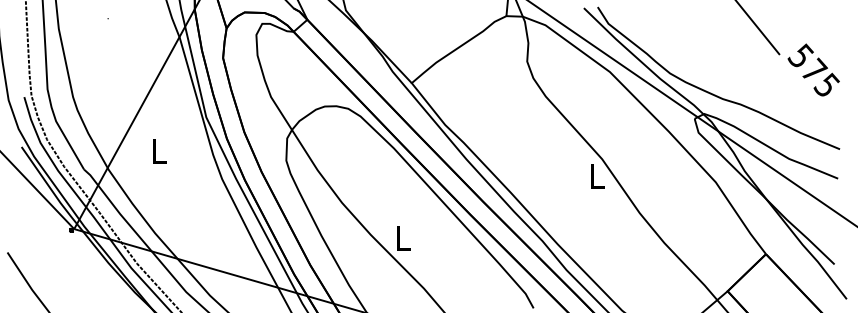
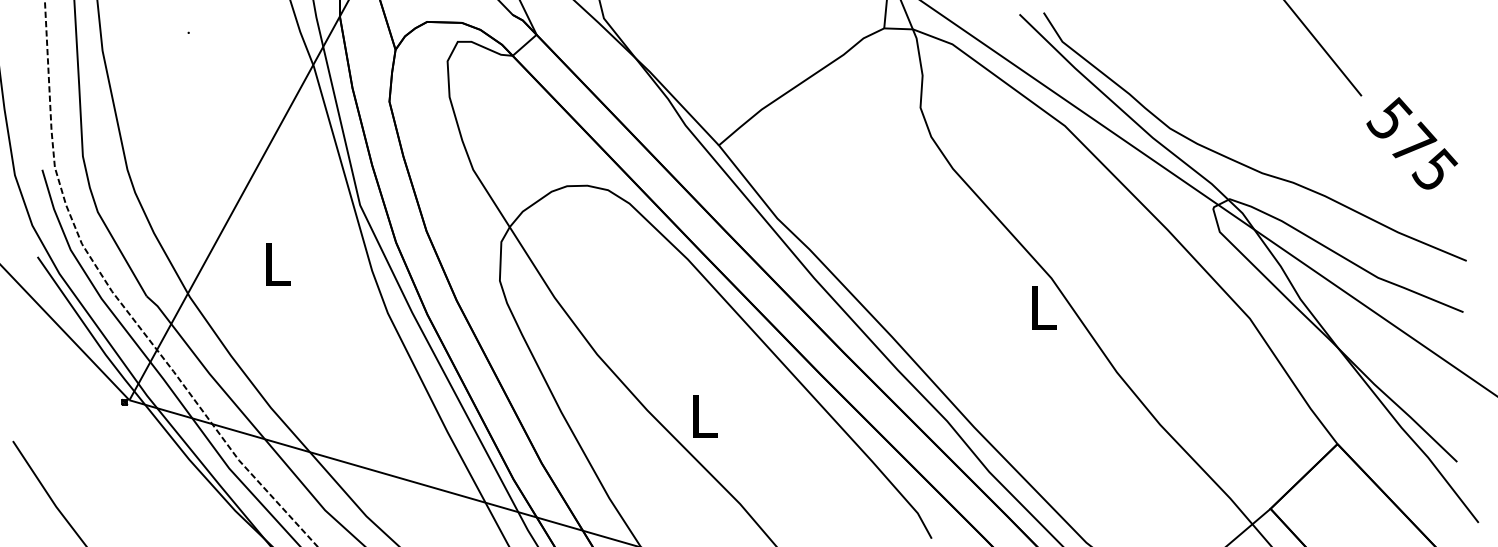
text: (813, 69) -> (1411, 142), moved

